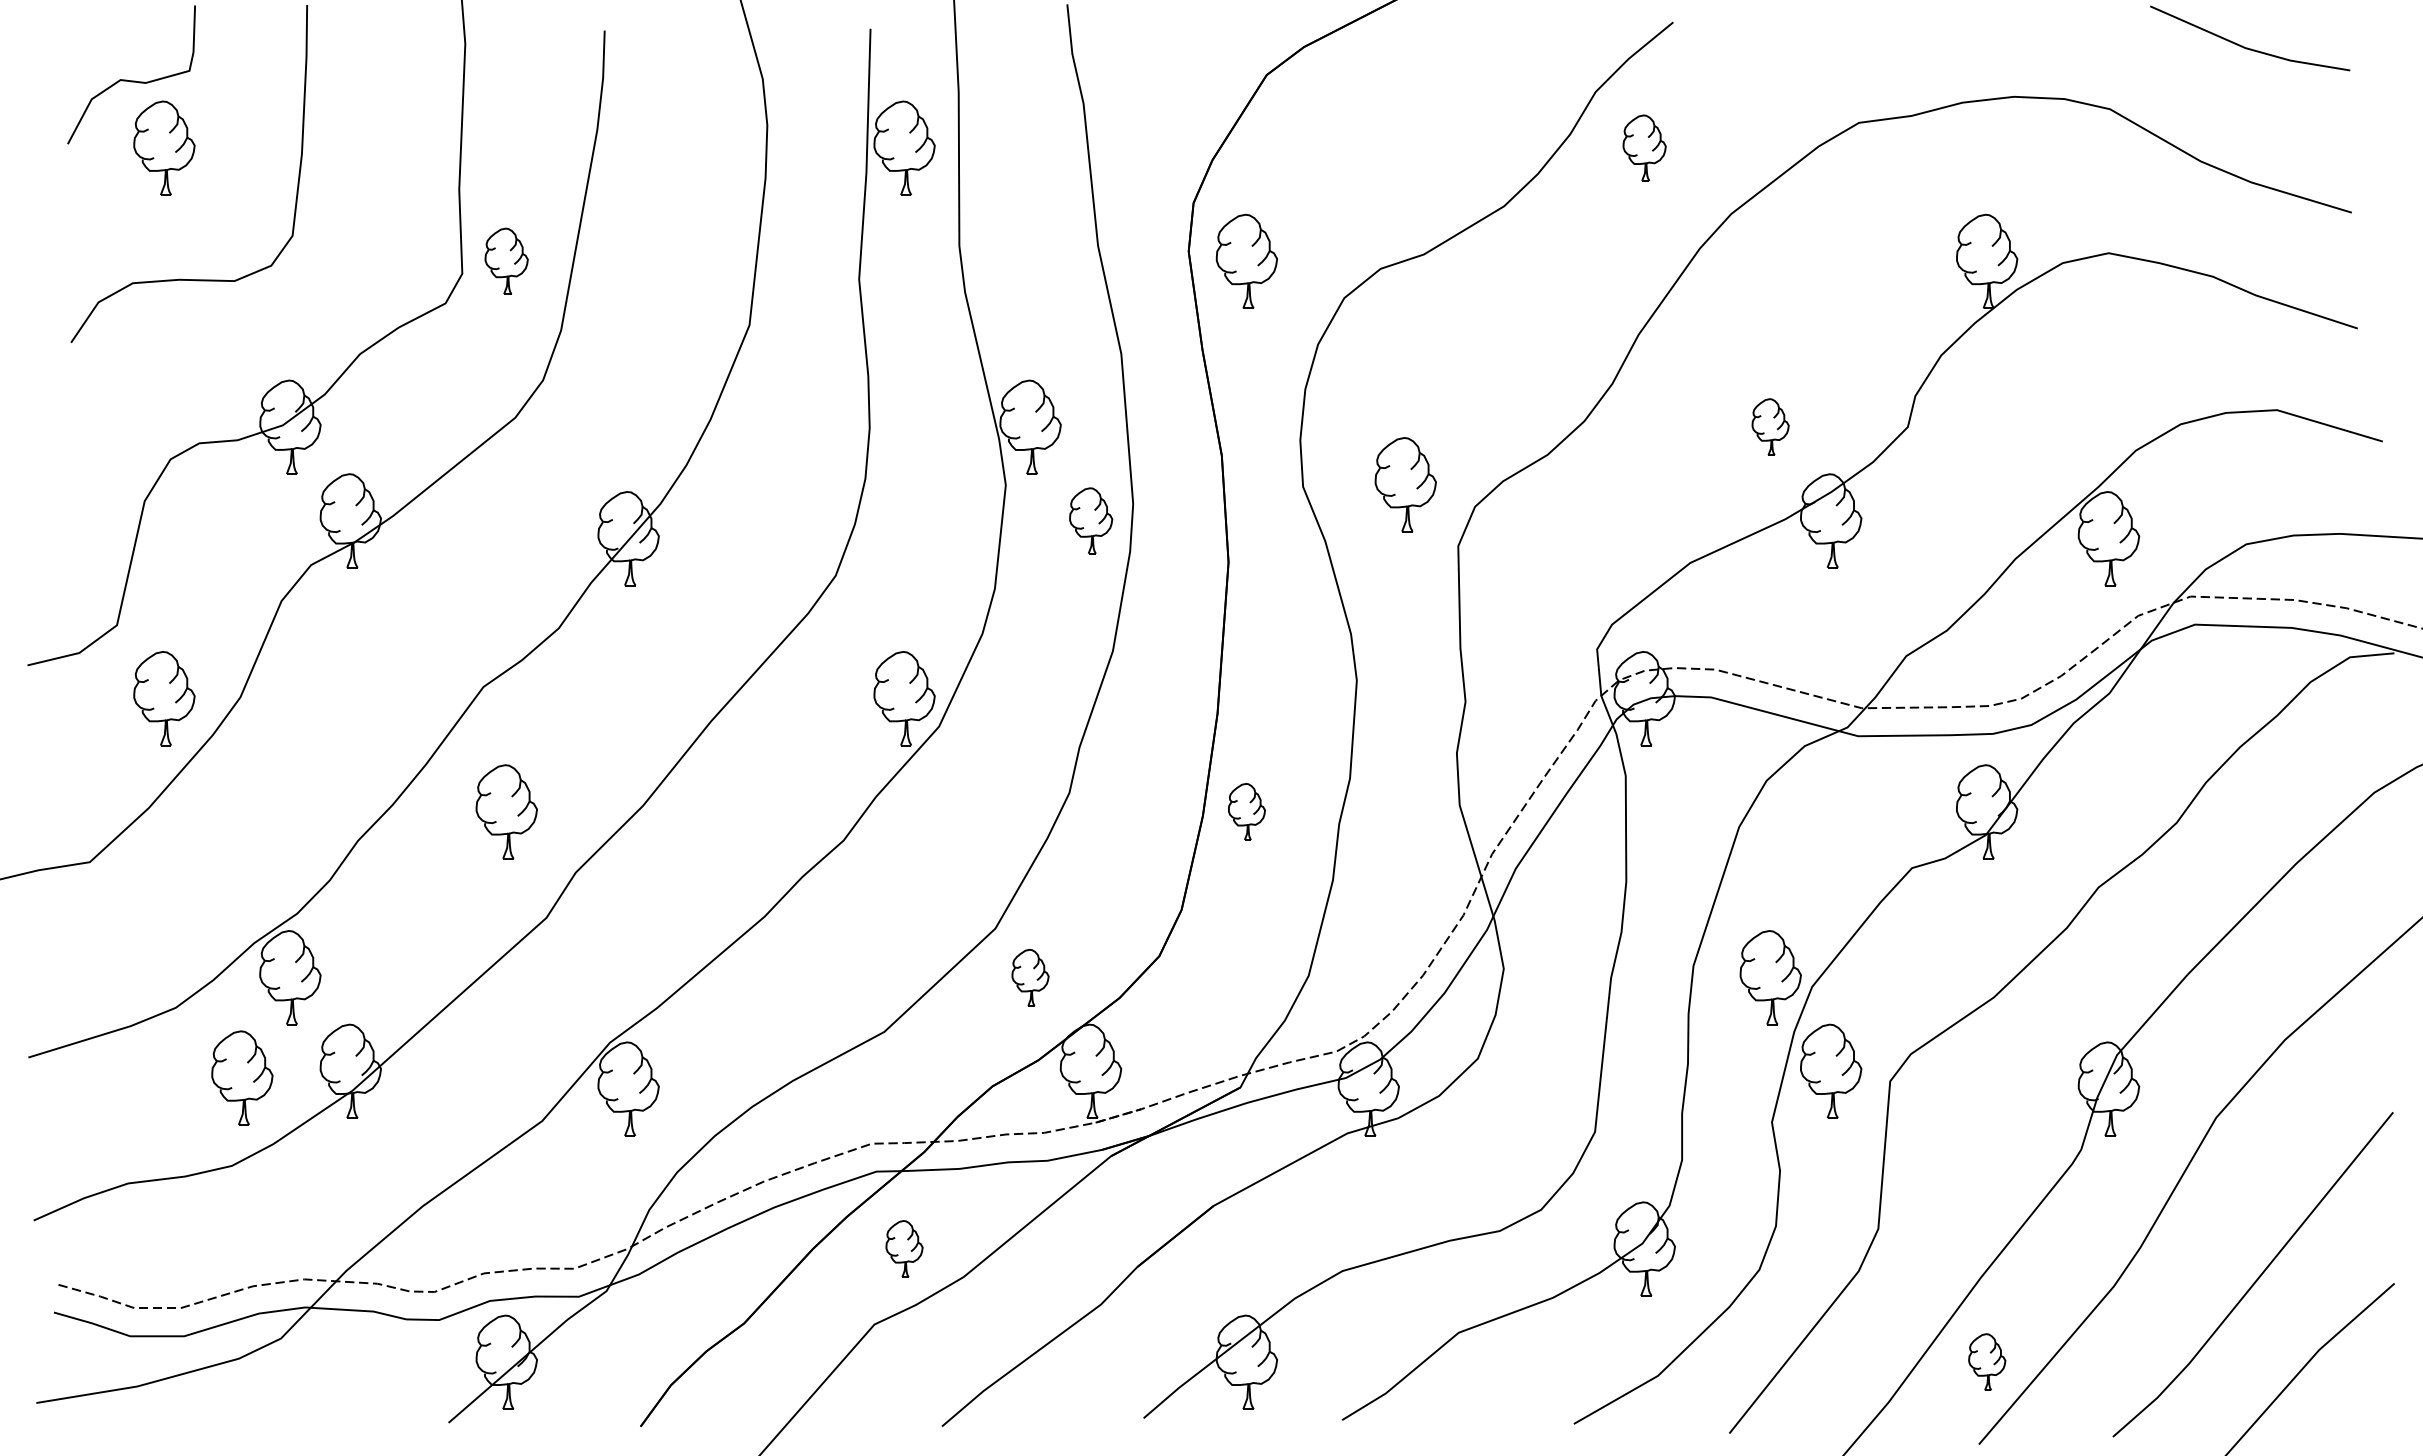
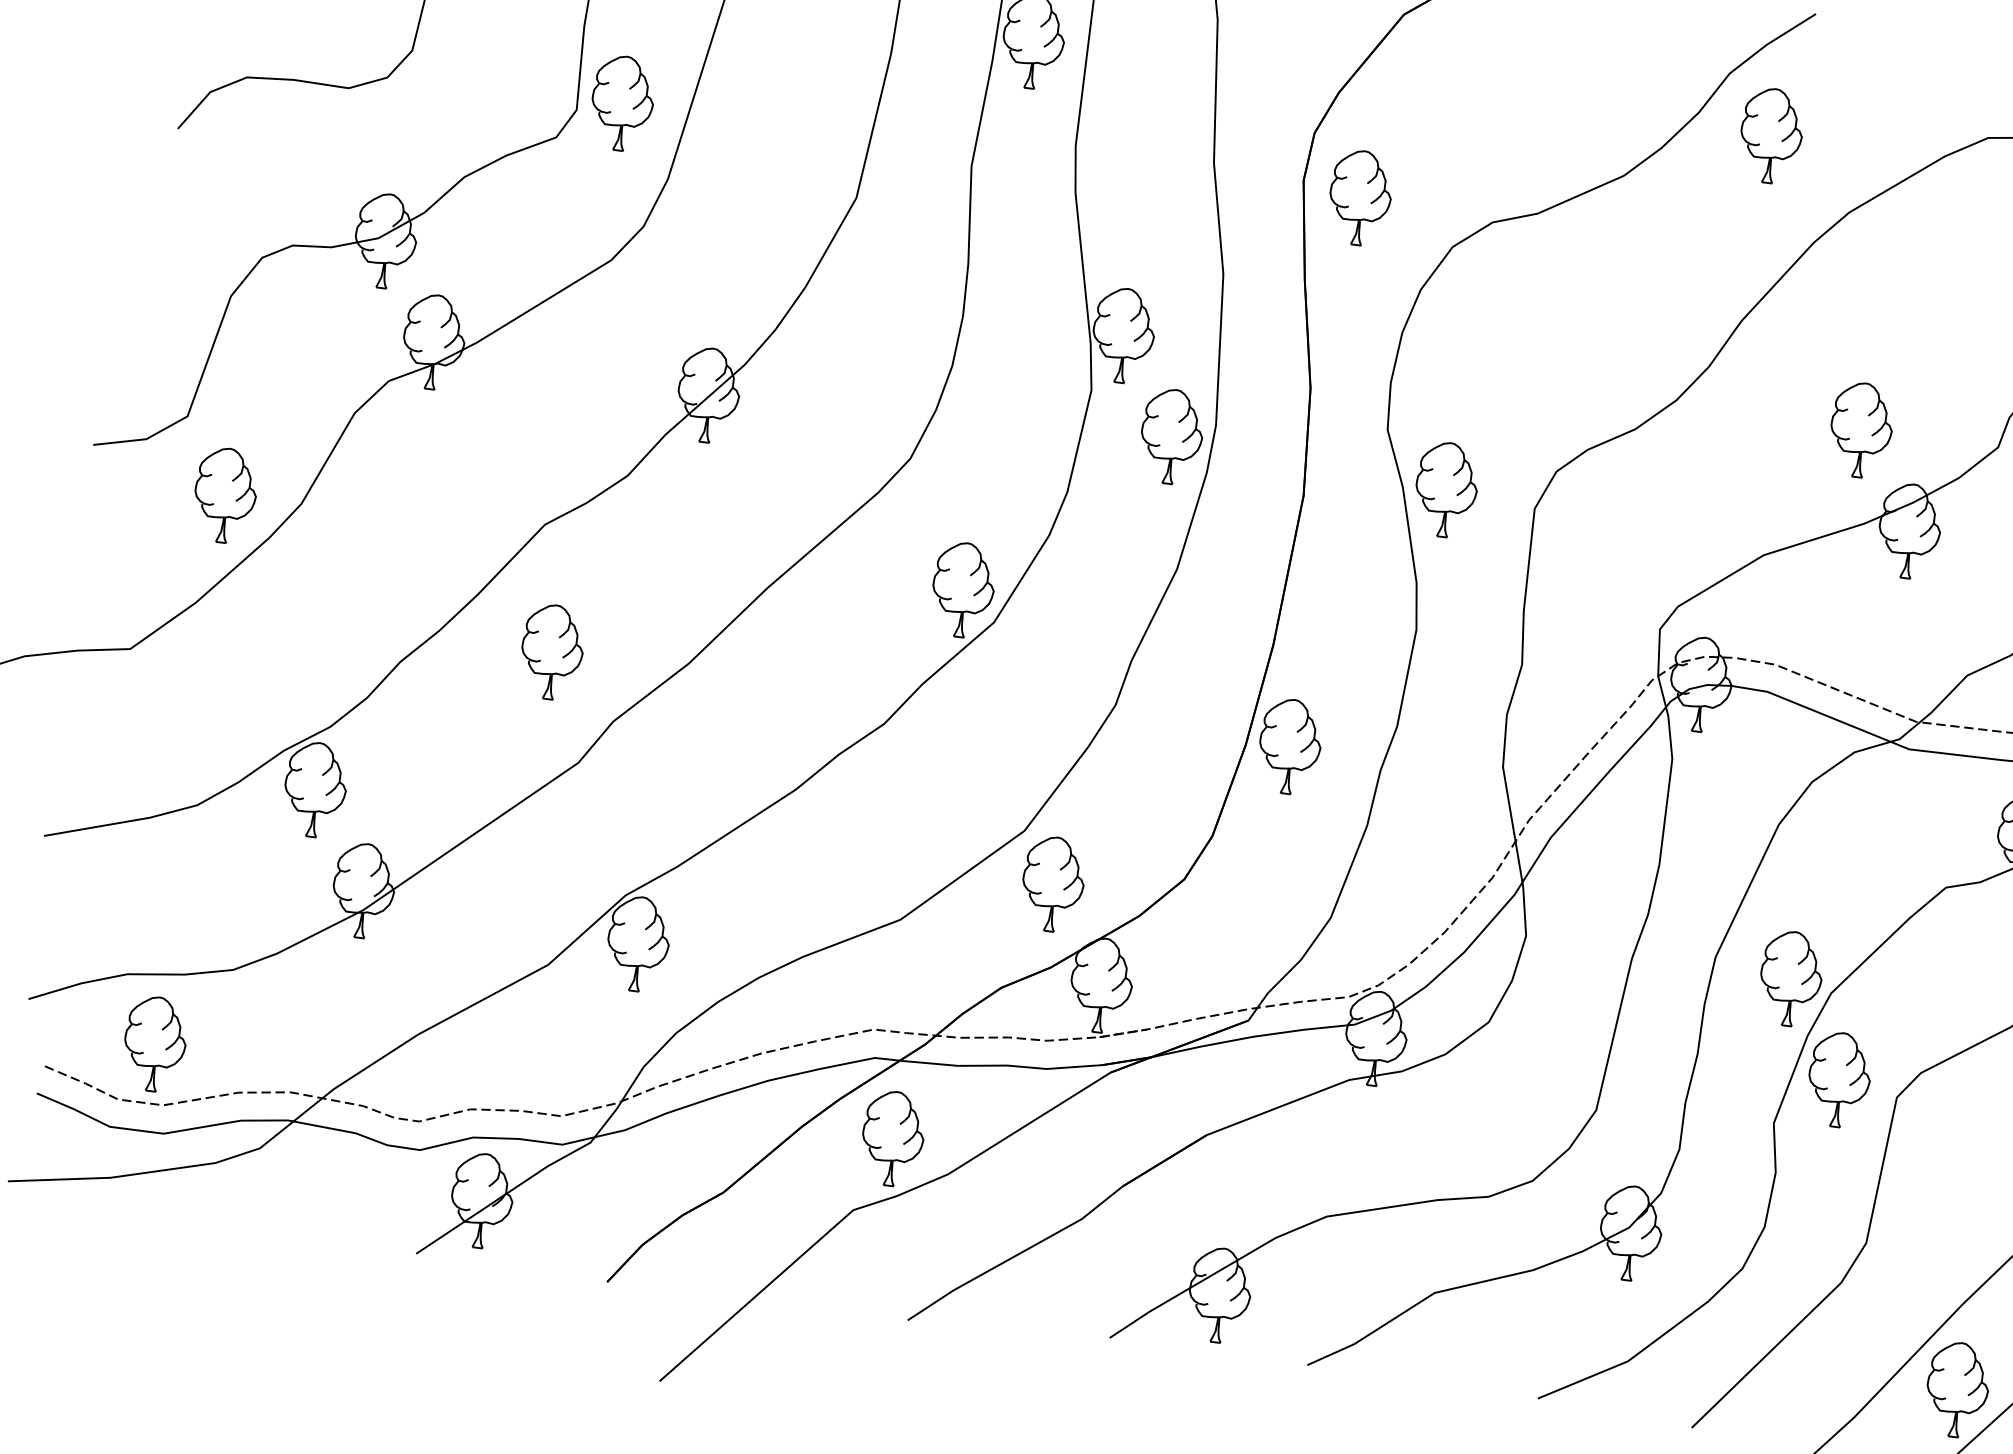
part: (1644, 147) -> (1771, 135), size x1.43
part: (506, 260) -> (622, 102), size x1.43
part: (1770, 426) -> (1861, 429), size x1.67
part: (1405, 484) -> (1446, 489), moved
part: (1091, 520) -> (1172, 436), size x1.43
part: (1246, 811) -> (1289, 746), size x1.67
part: (1030, 977) -> (1053, 884), size x1.67
part: (242, 1077) -> (155, 1043), moved
part: (904, 1248) -> (892, 1138), size x1.67
part: (1987, 1361) -> (1958, 1389), size x1.67

